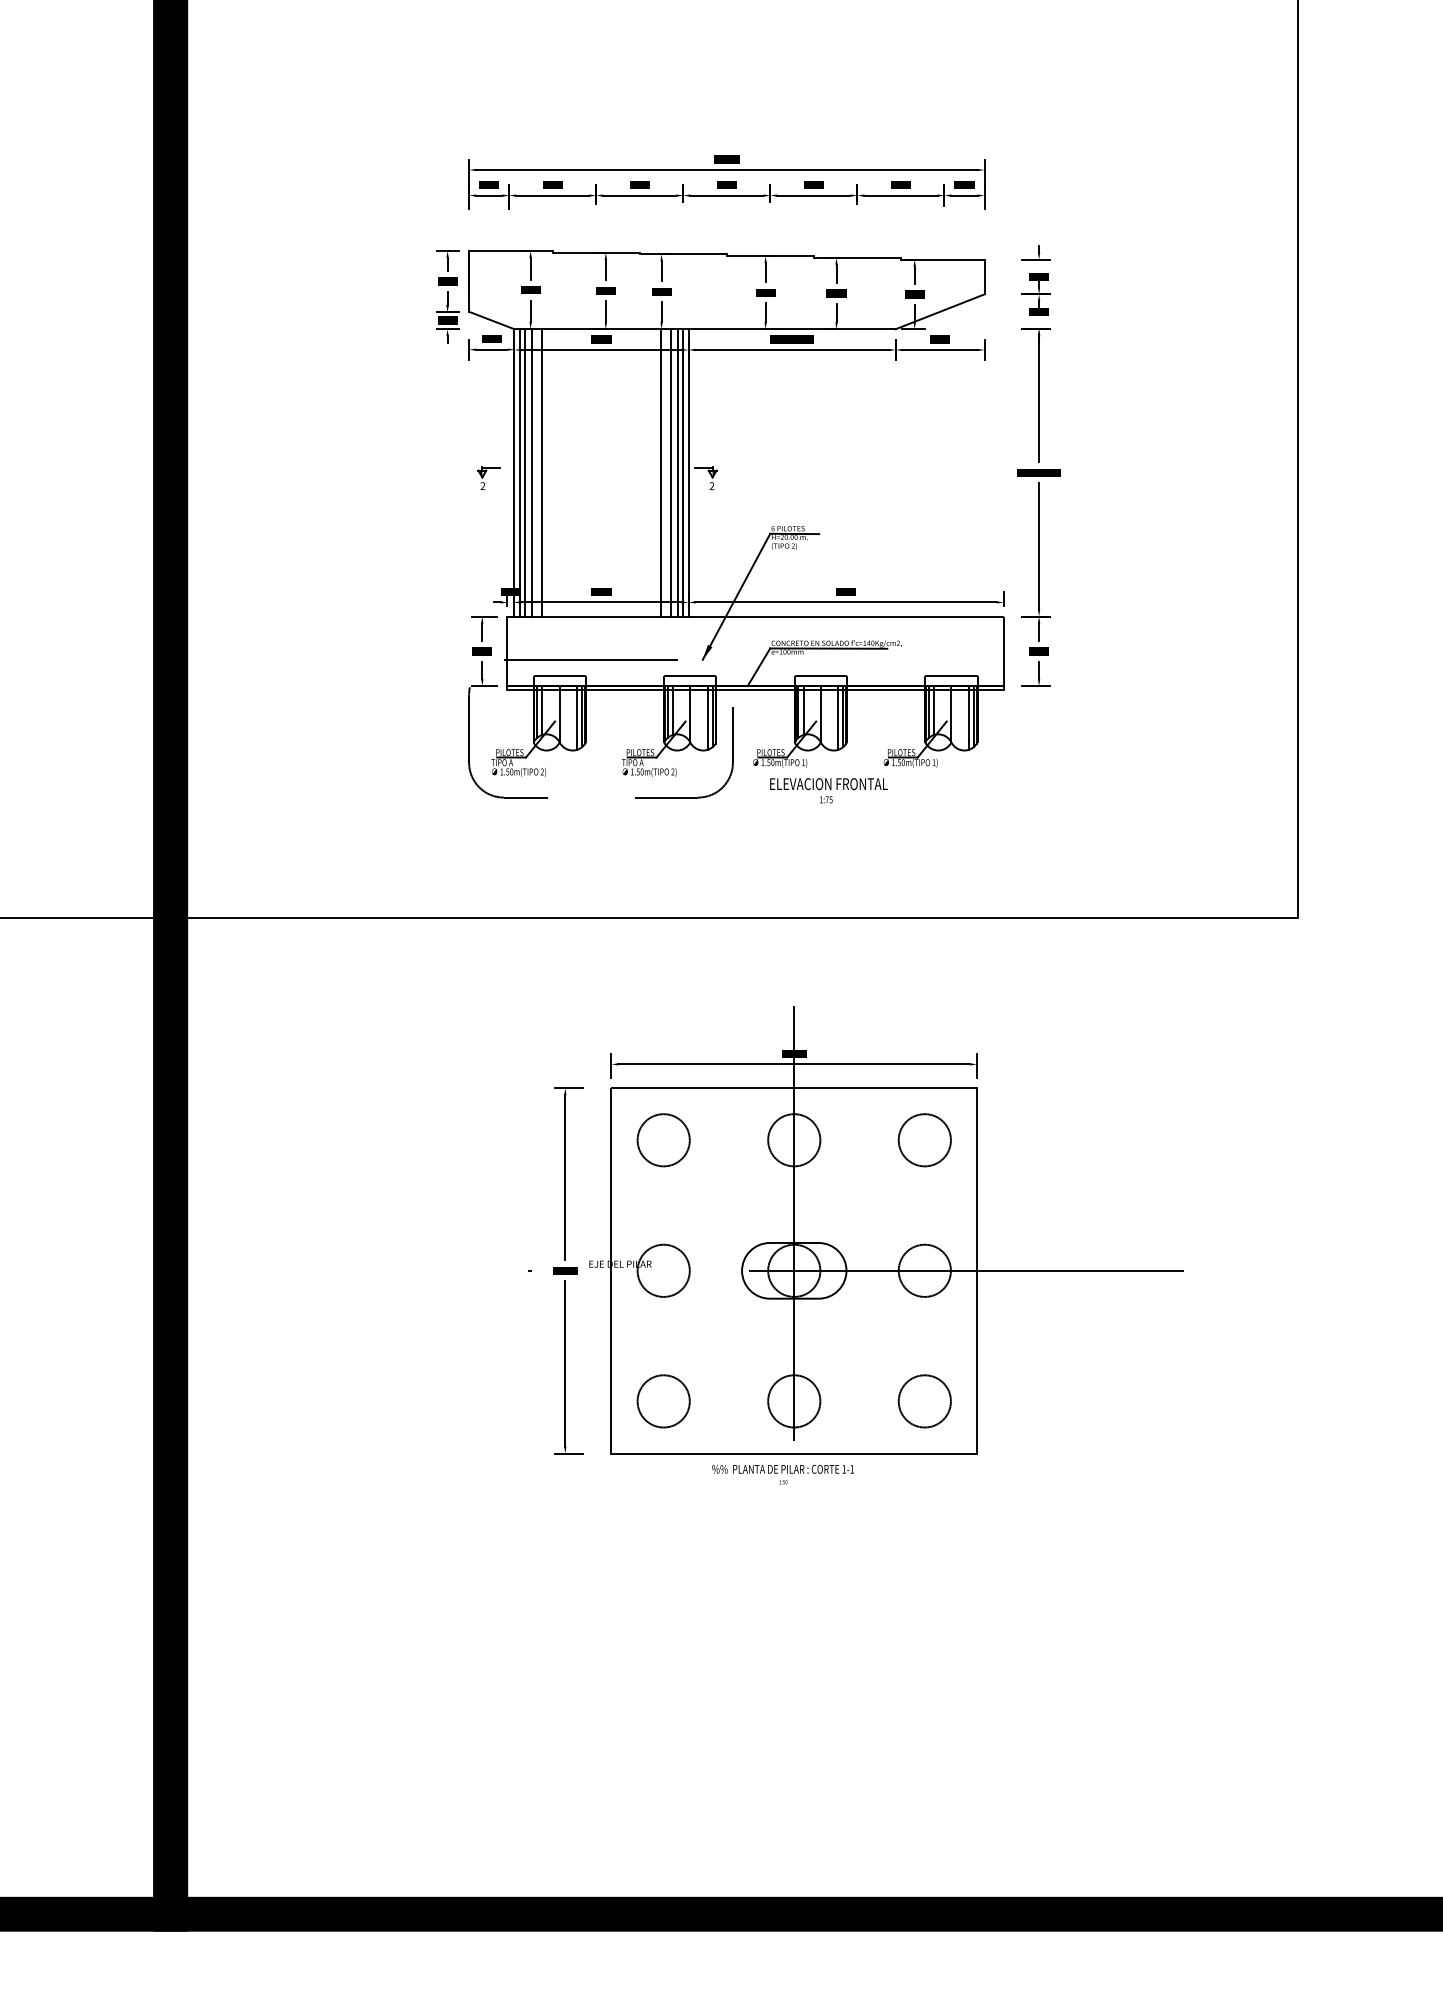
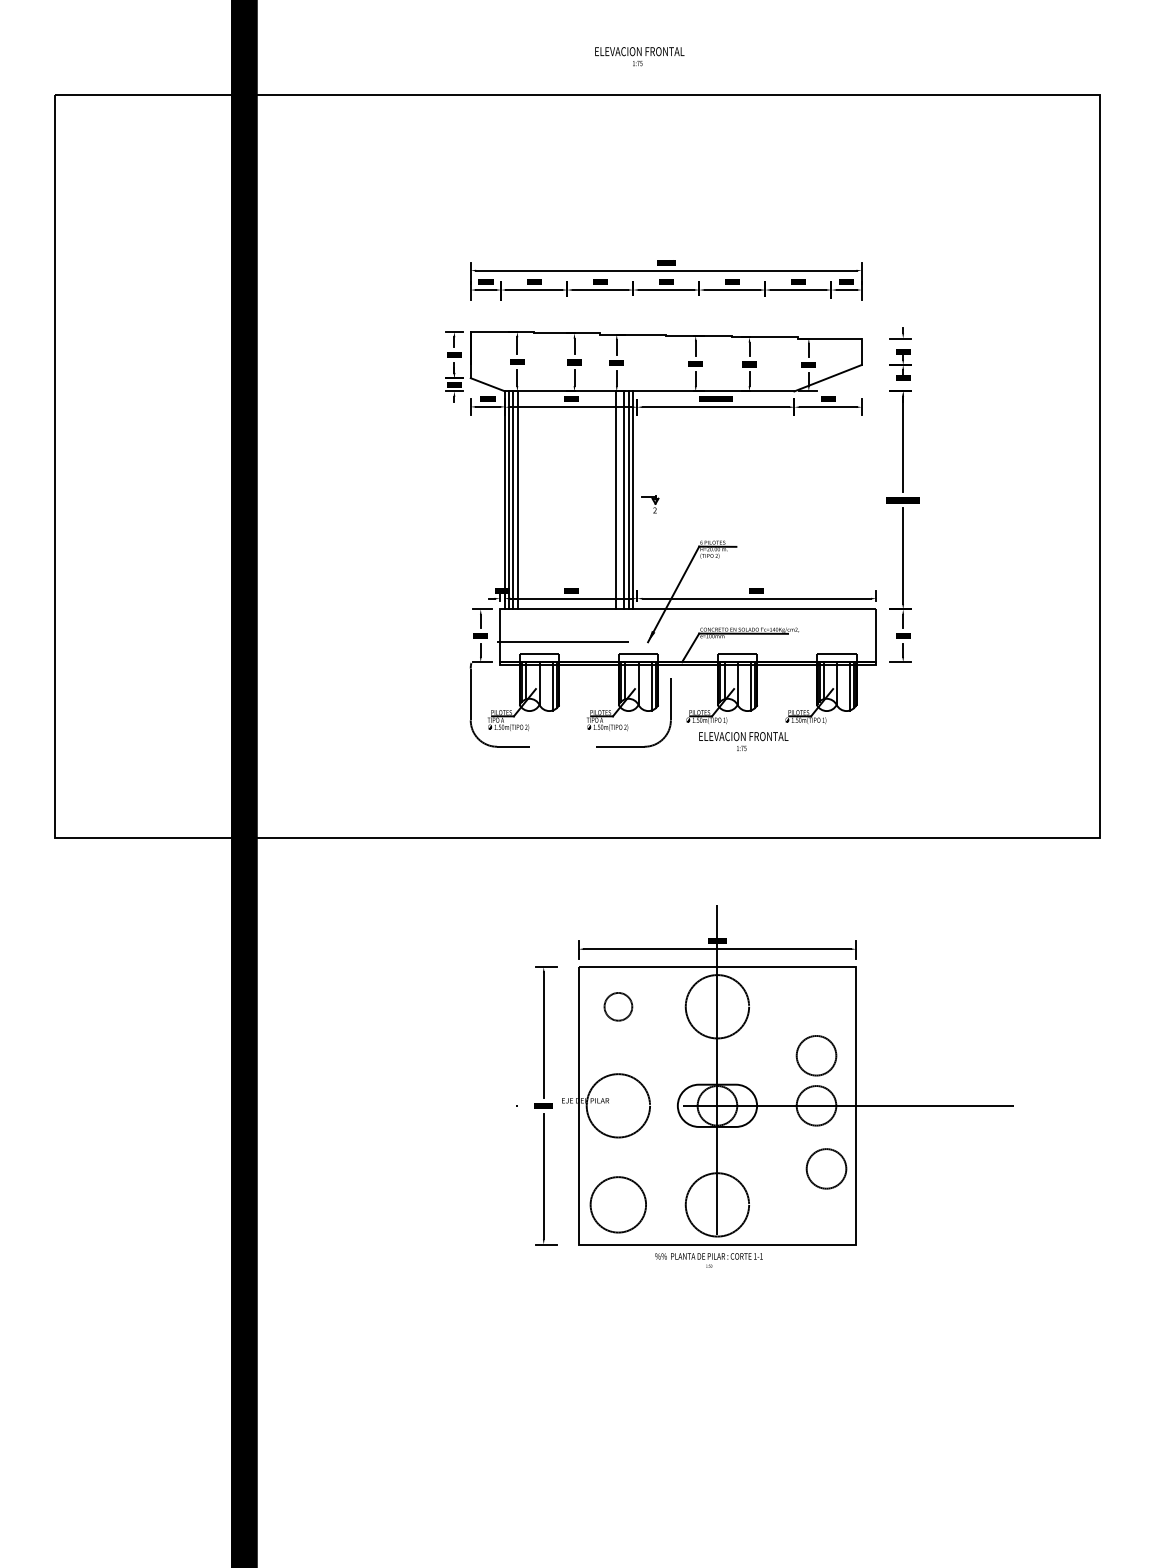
line: (542, 473) -> (526, 500), removed
line: (688, 473) -> (637, 500), removed
part: (488, 478) -> (485, 504), removed
circle: (663, 1139) -> (618, 1006), size x0.7
circle: (794, 1139) -> (717, 1006), size x1.6
circle: (924, 1139) -> (816, 1055), moved
circle: (663, 1270) -> (618, 1105), size x1.6
circle: (663, 1400) -> (618, 1204), size x1.4
circle: (794, 1400) -> (717, 1204), size x1.6
circle: (924, 1400) -> (826, 1168), moved

